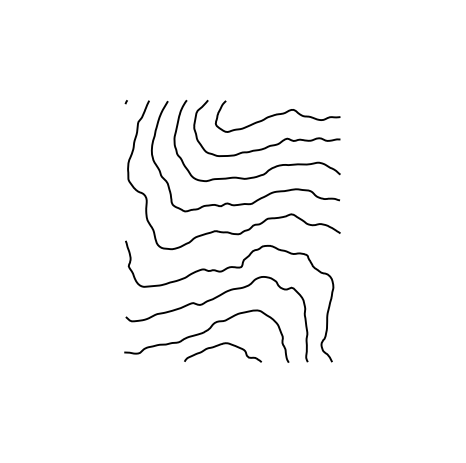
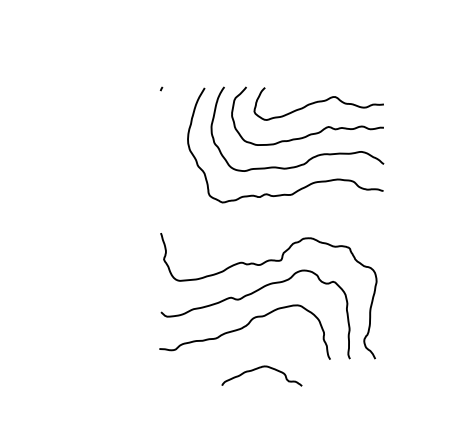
curve: (255, 223) -> (295, 215), removed
curve: (221, 345) -> (260, 368), moved

